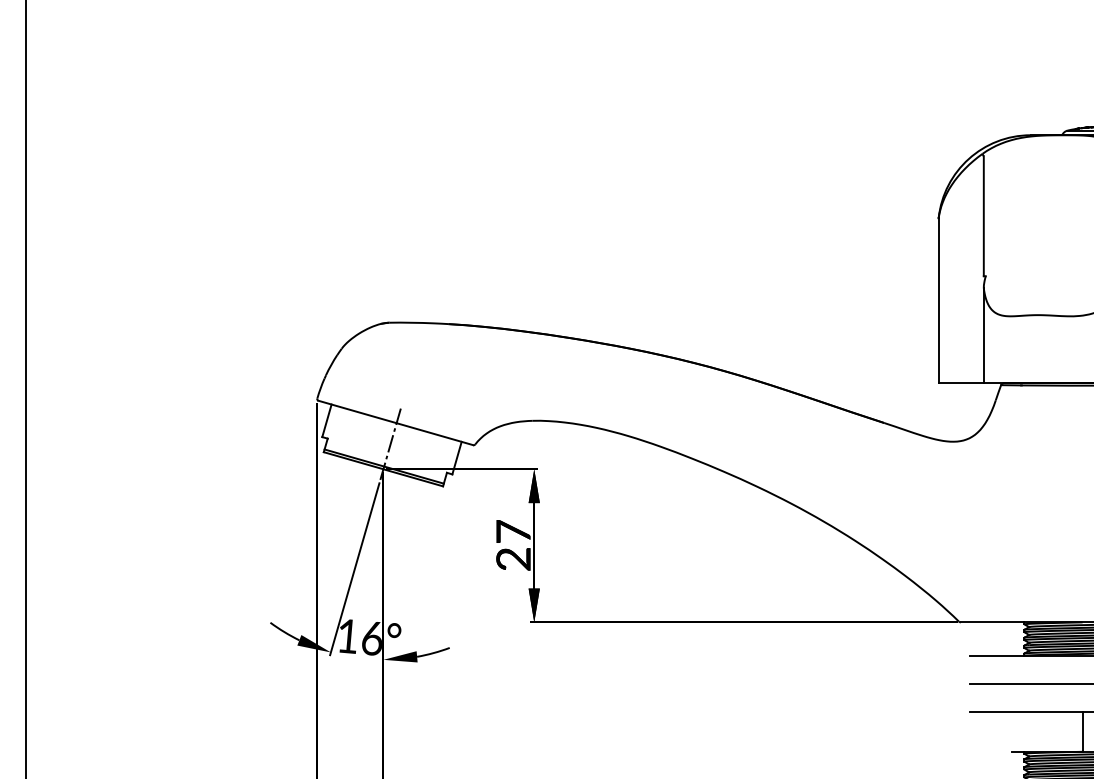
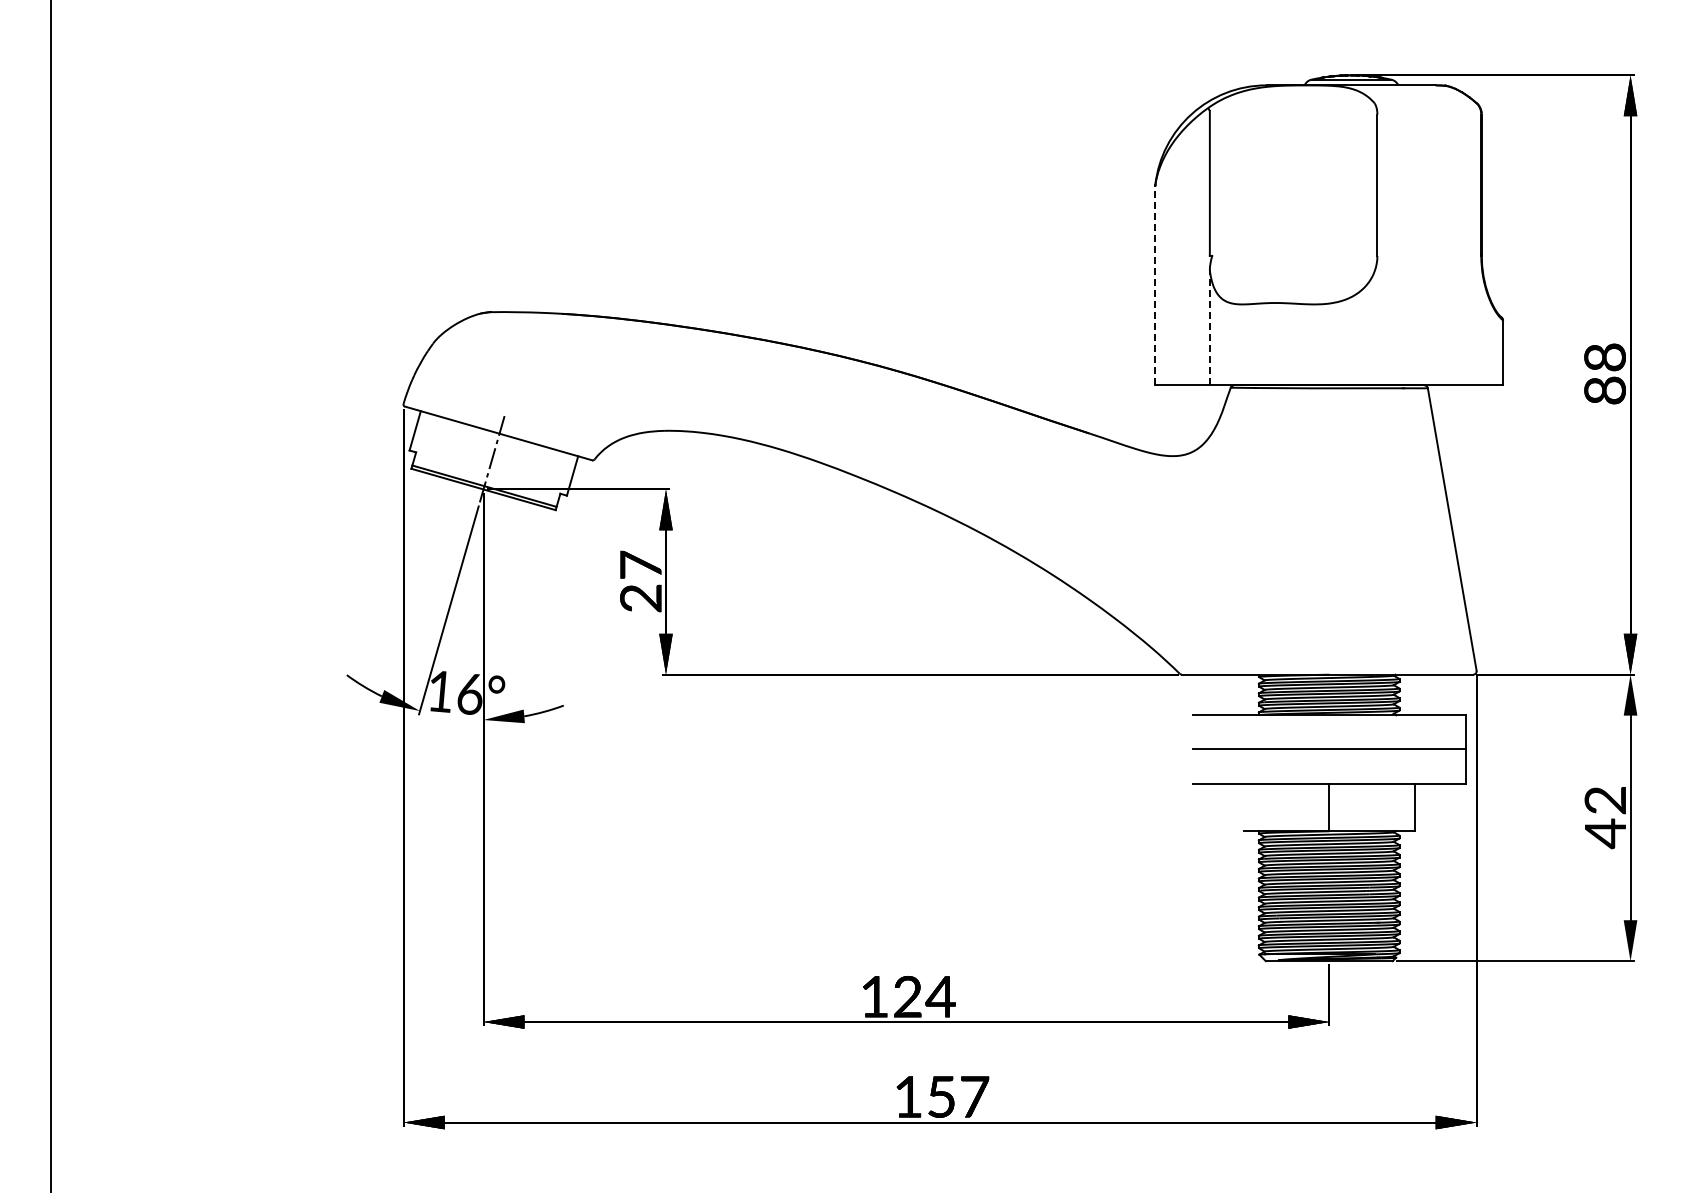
line: (938, 300) -> (1155, 285), solid -> dashed
line: (983, 335) -> (1209, 327), solid -> dashed

